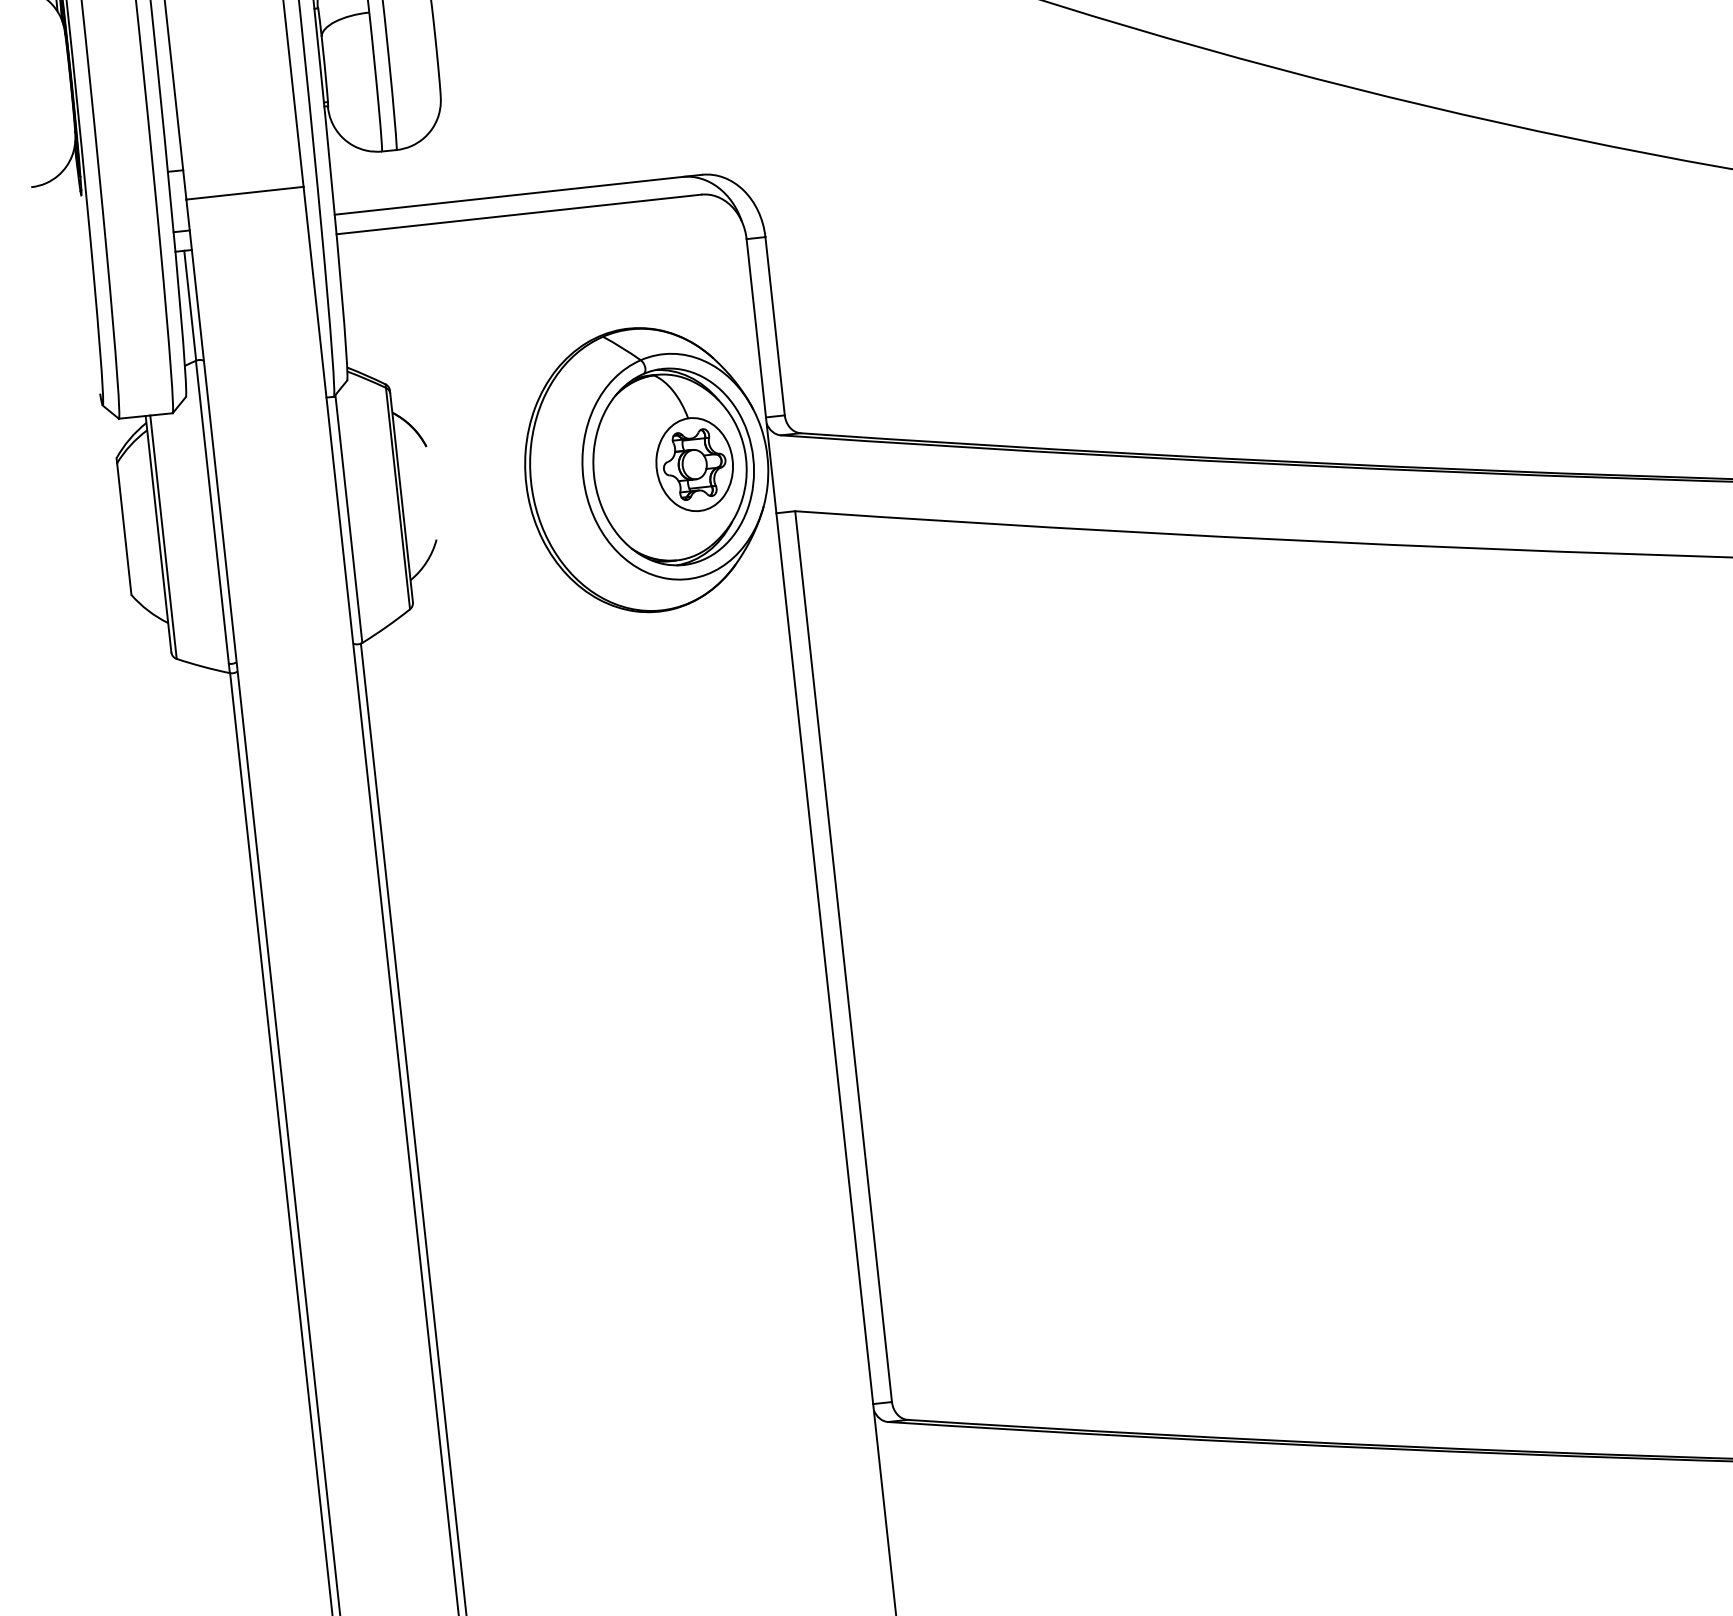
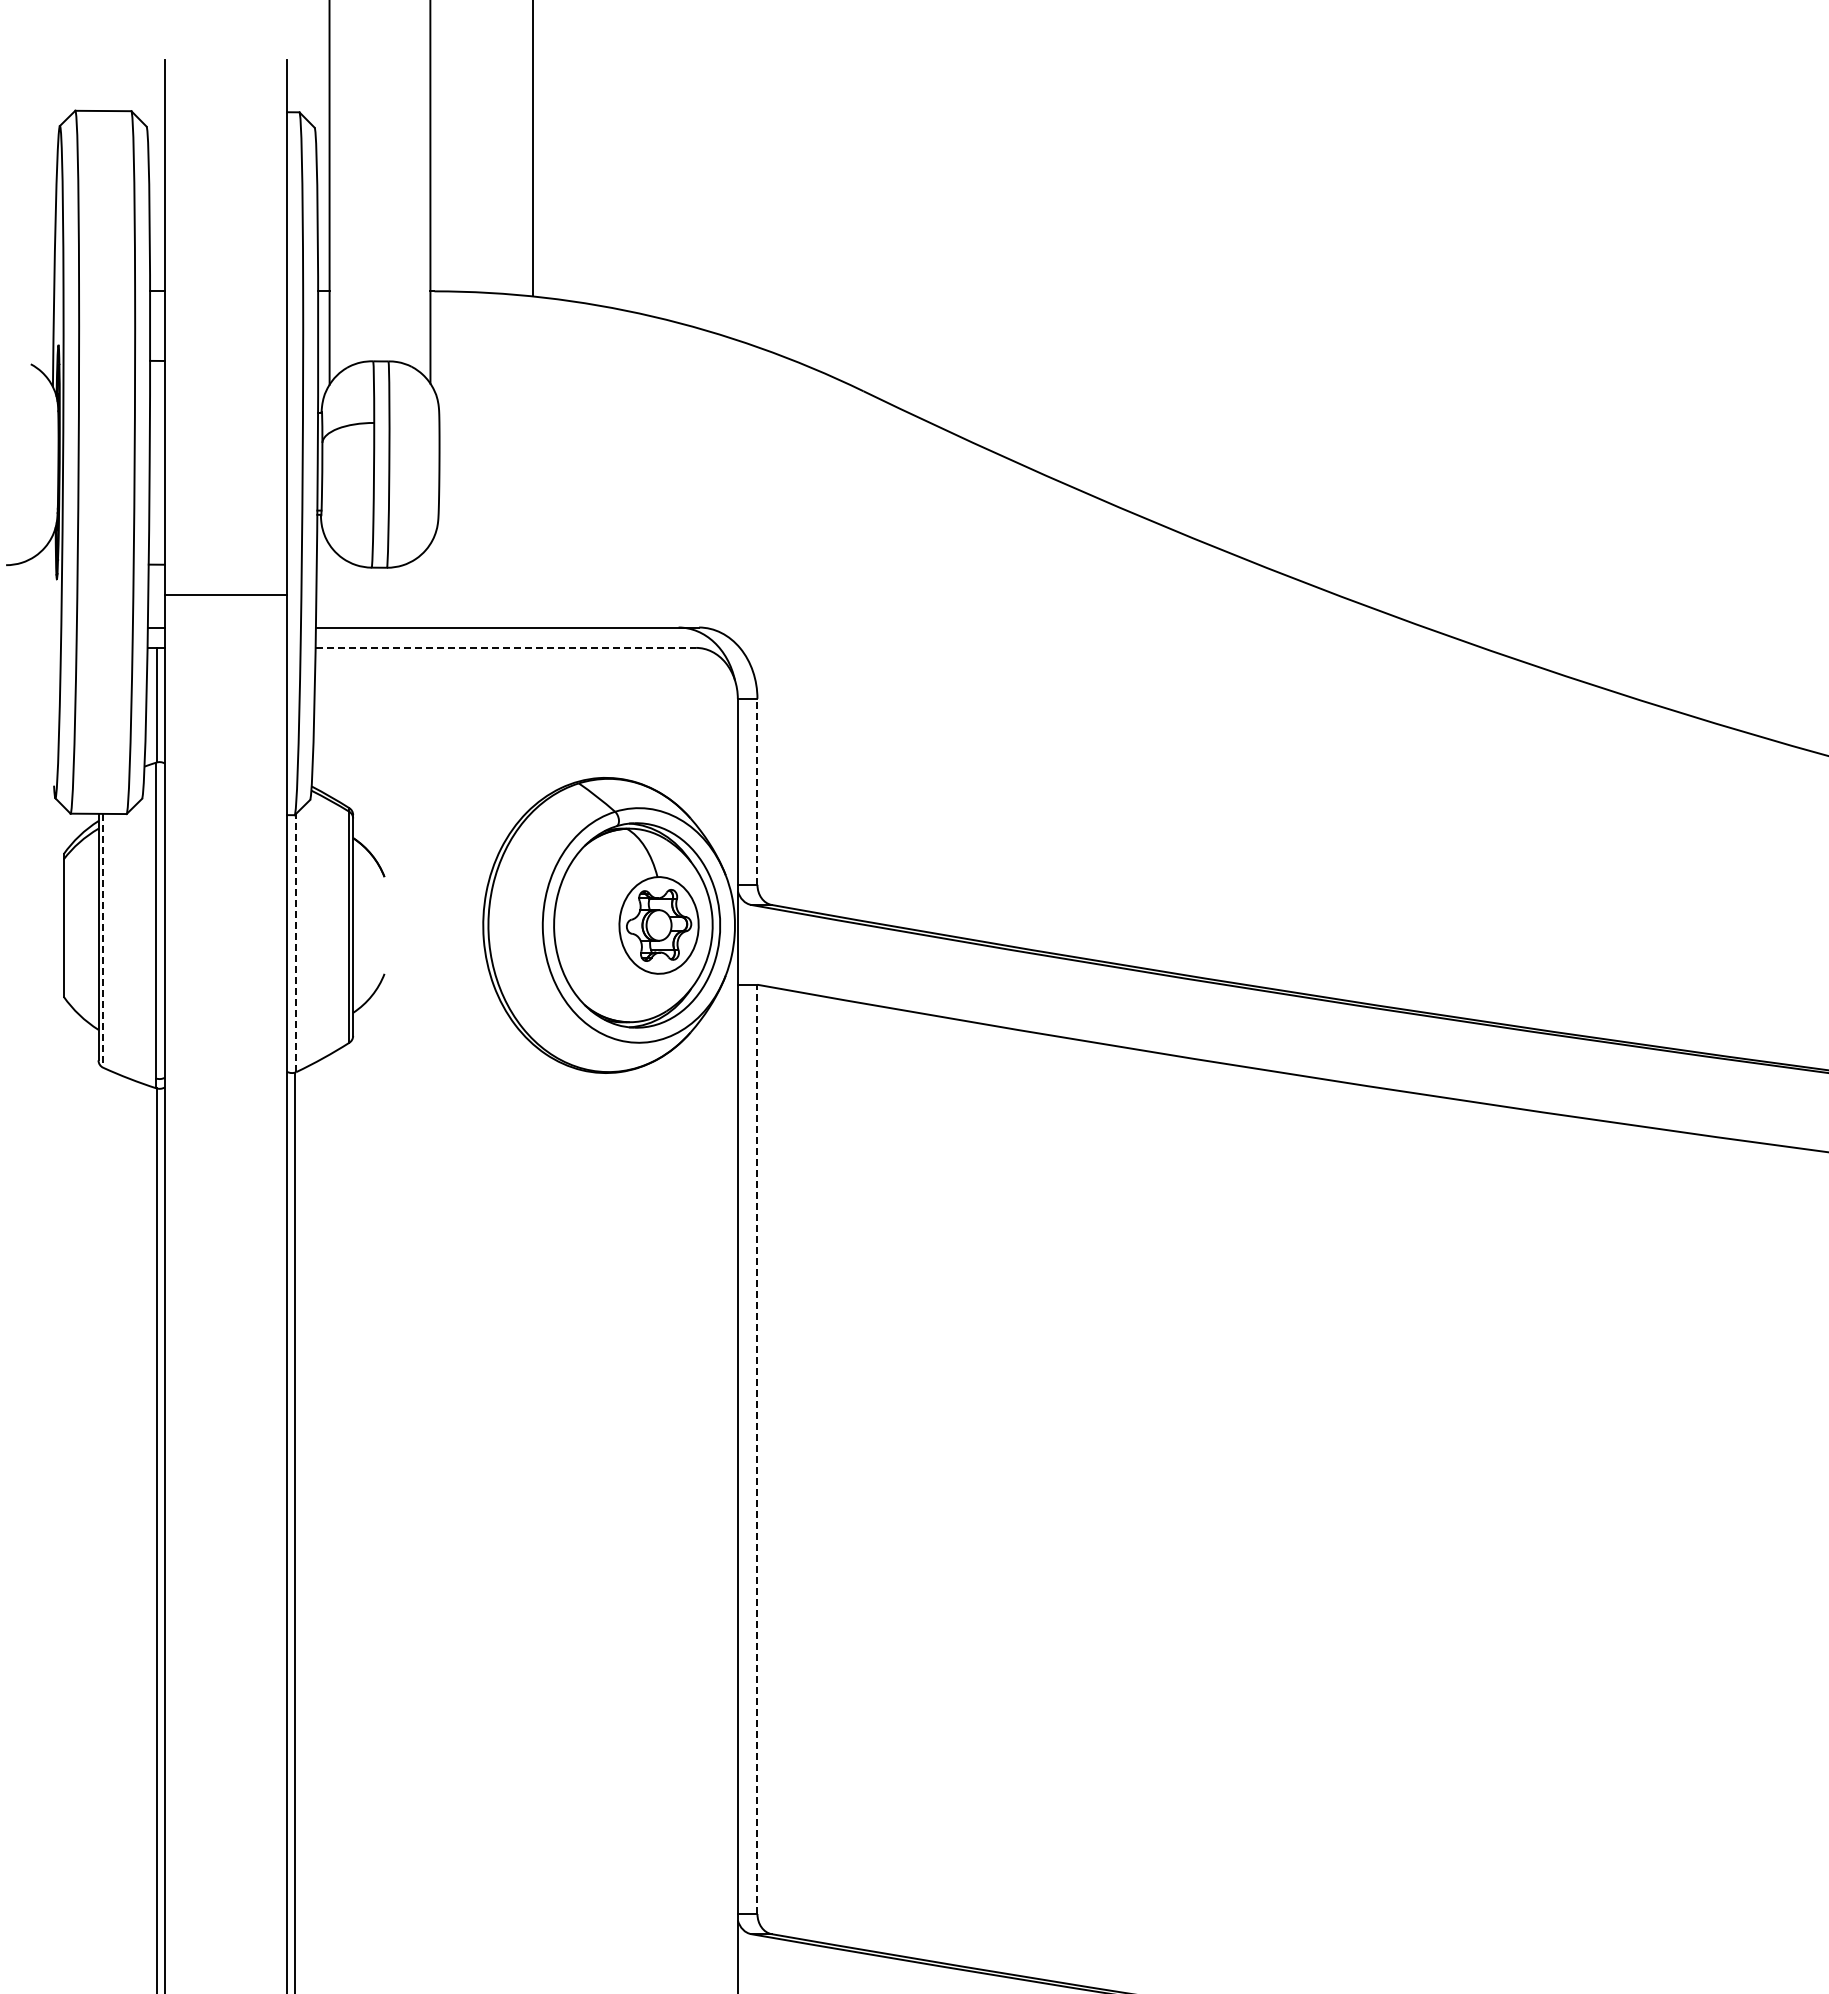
line: (519, 214) -> (506, 647), solid -> dashed
line: (775, 325) -> (757, 791), solid -> dashed
line: (348, 518) -> (296, 942), solid -> dashed
line: (163, 536) -> (103, 940), solid -> dashed
line: (843, 956) -> (757, 1449), solid -> dashed

